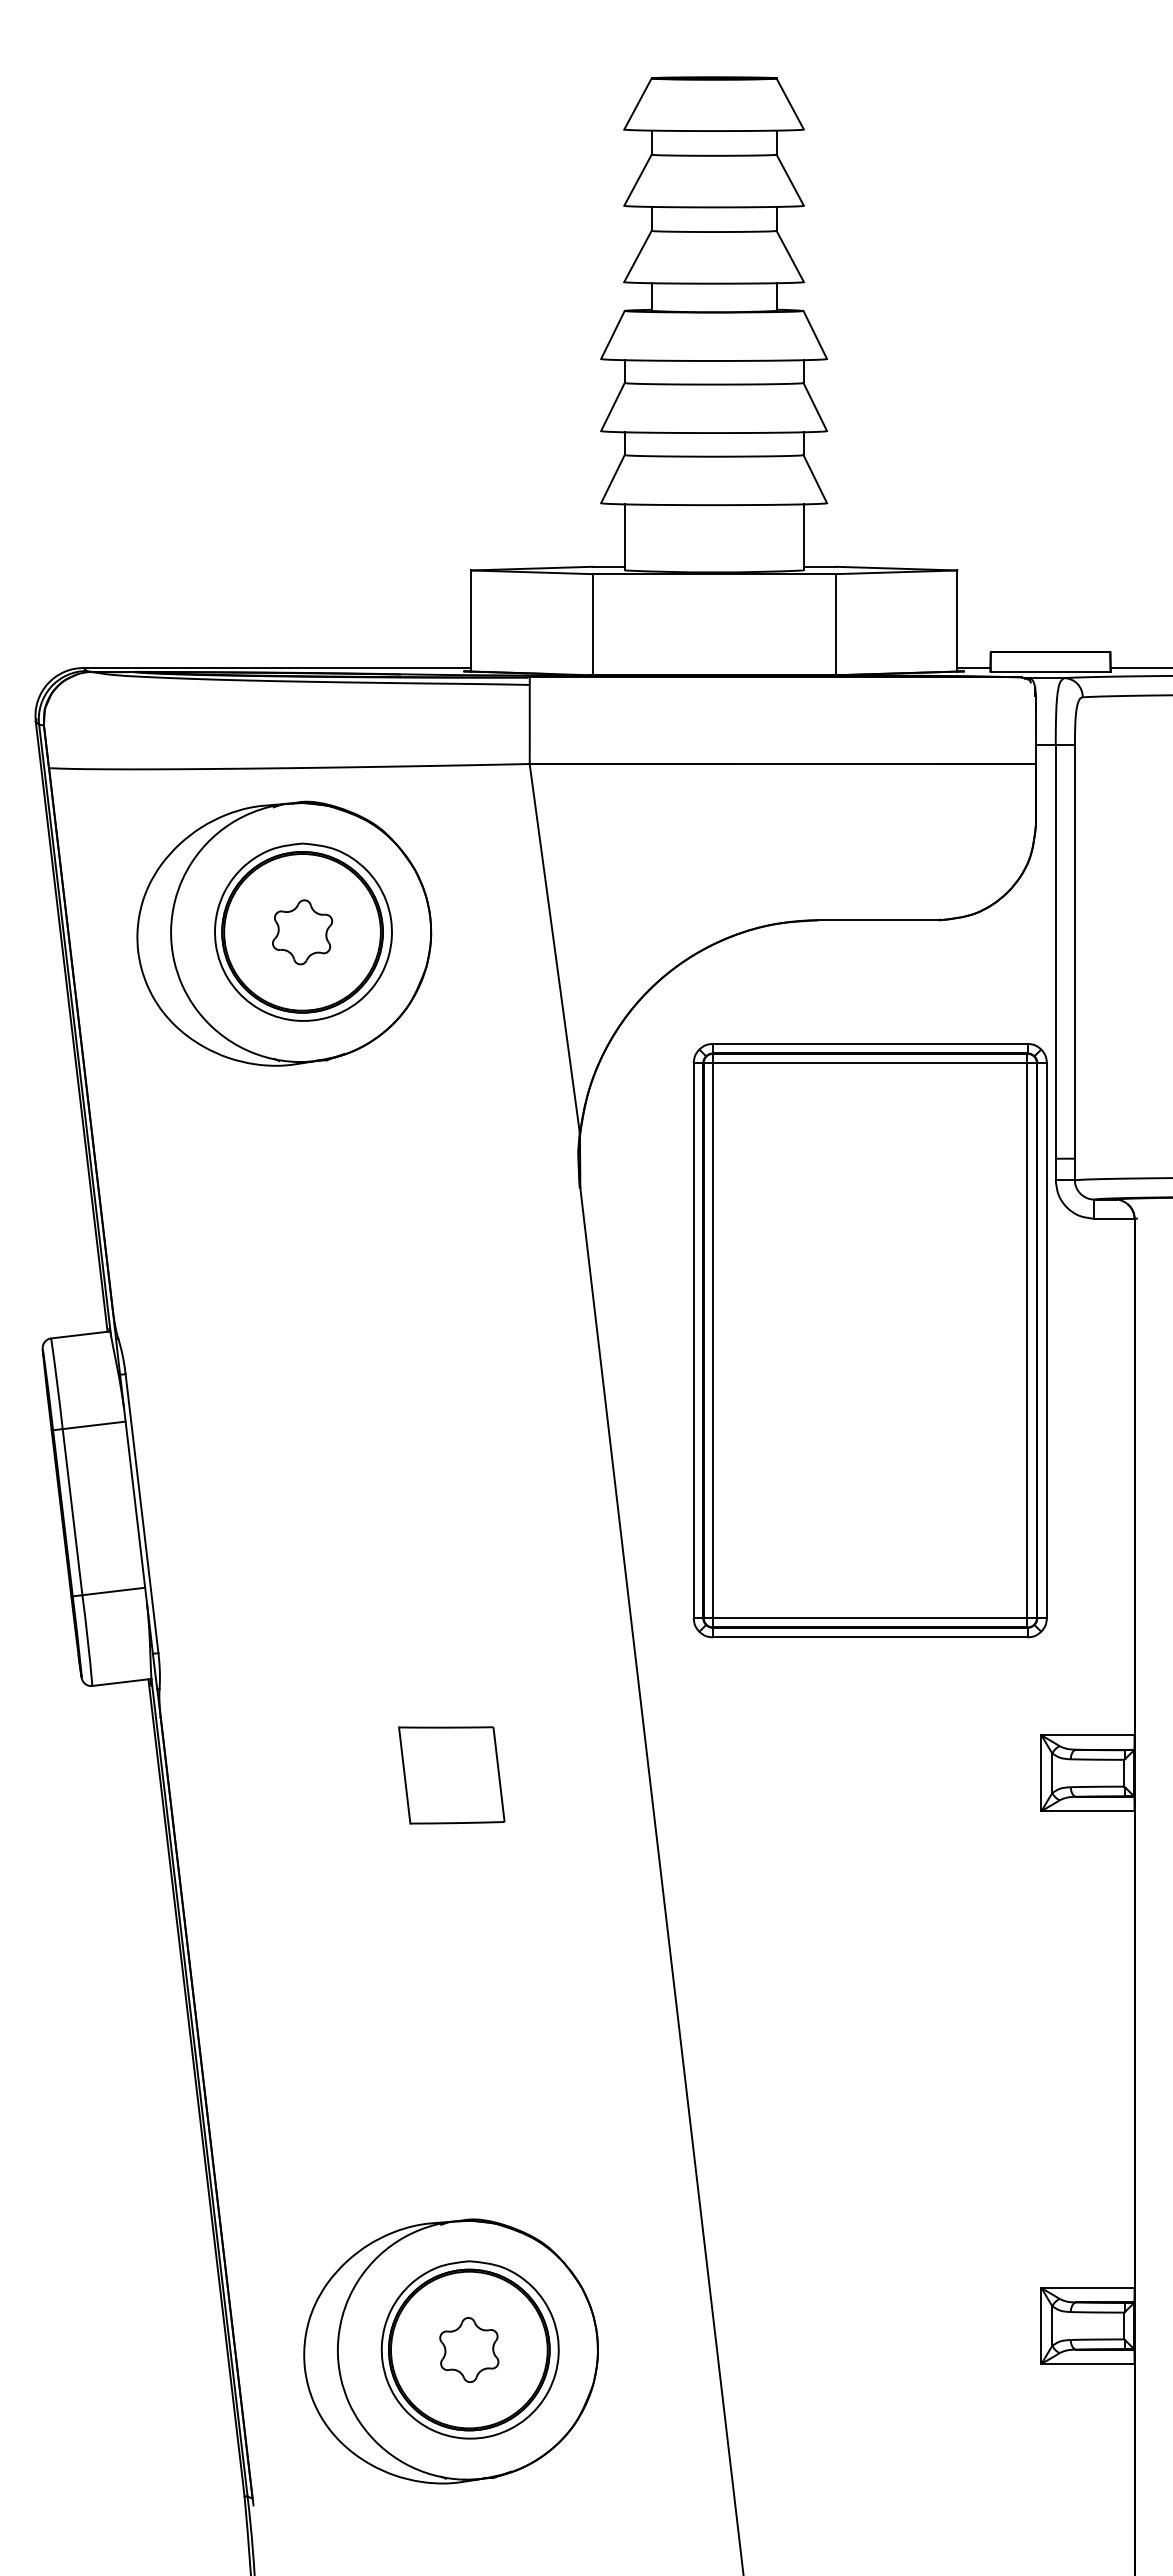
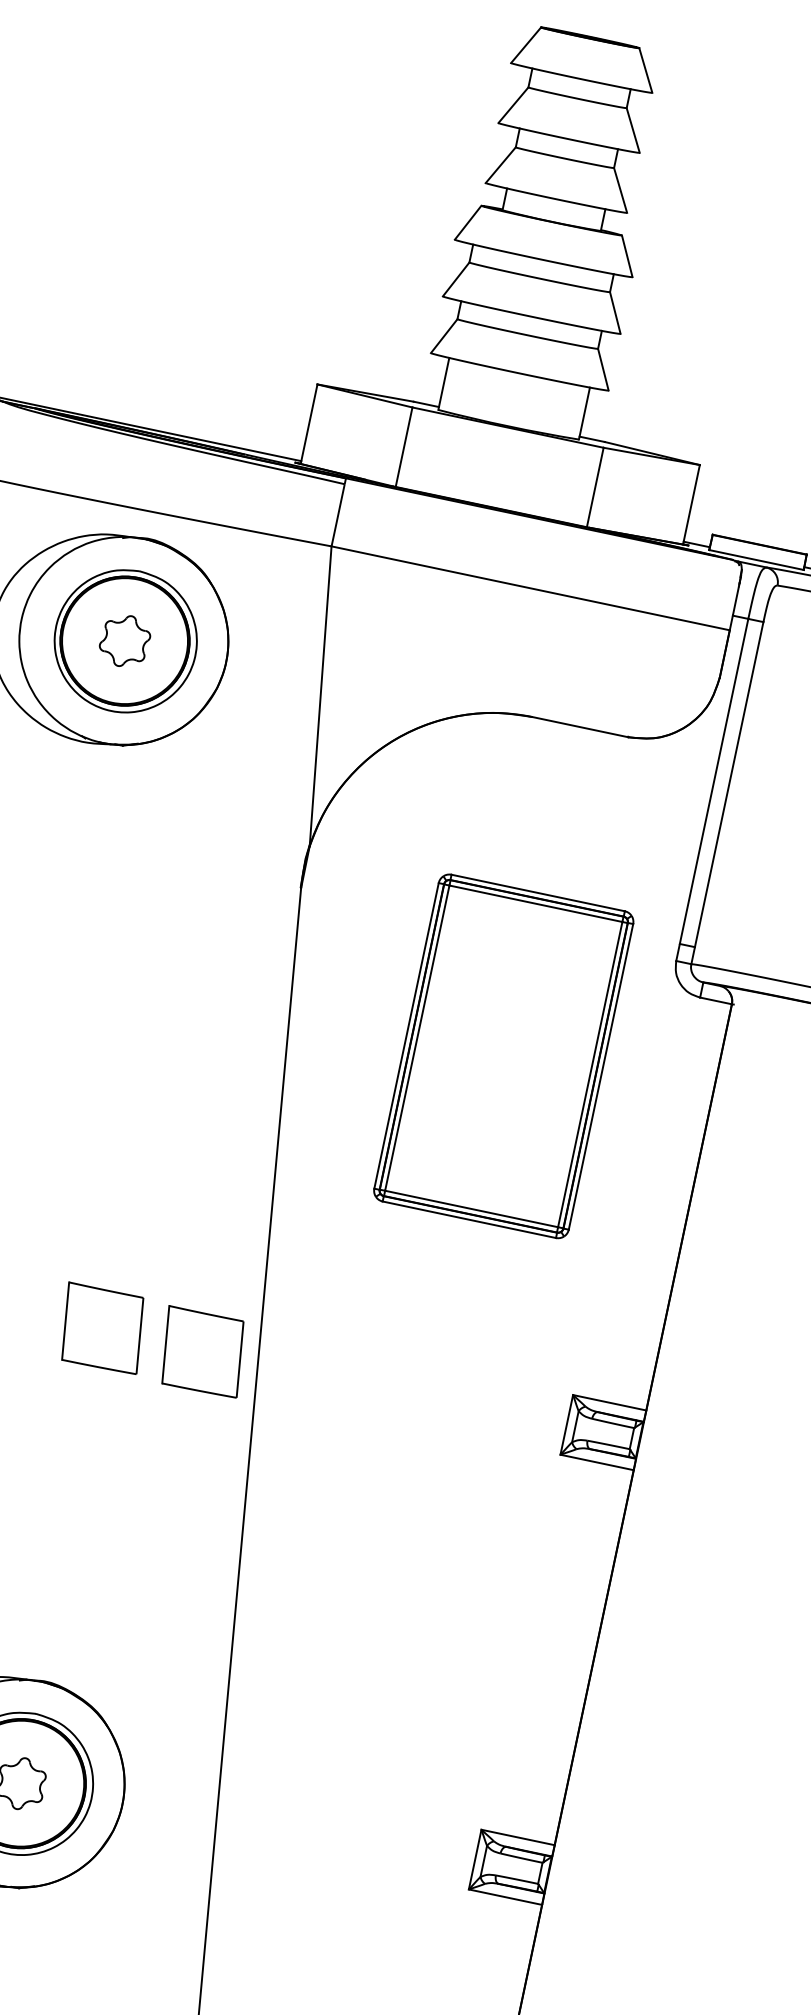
part: (869, 1340) -> (503, 1056), size x0.7
part: (579, 1778) -> (202, 1352), added

